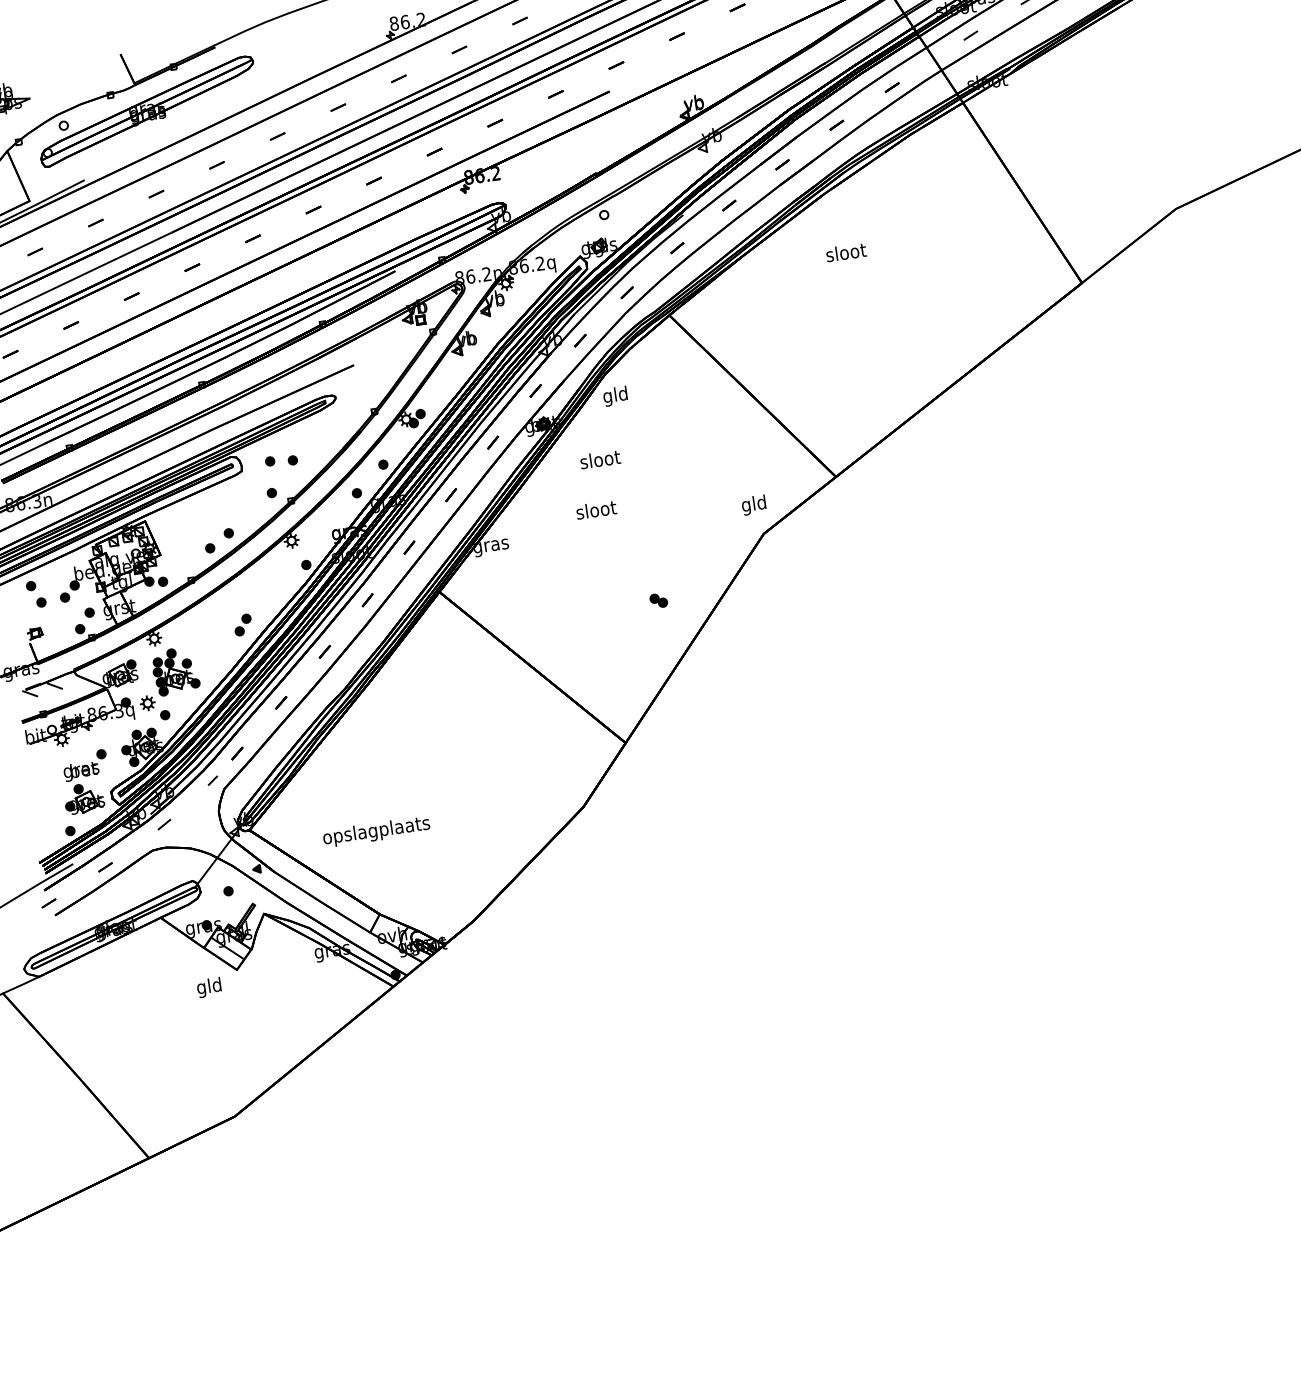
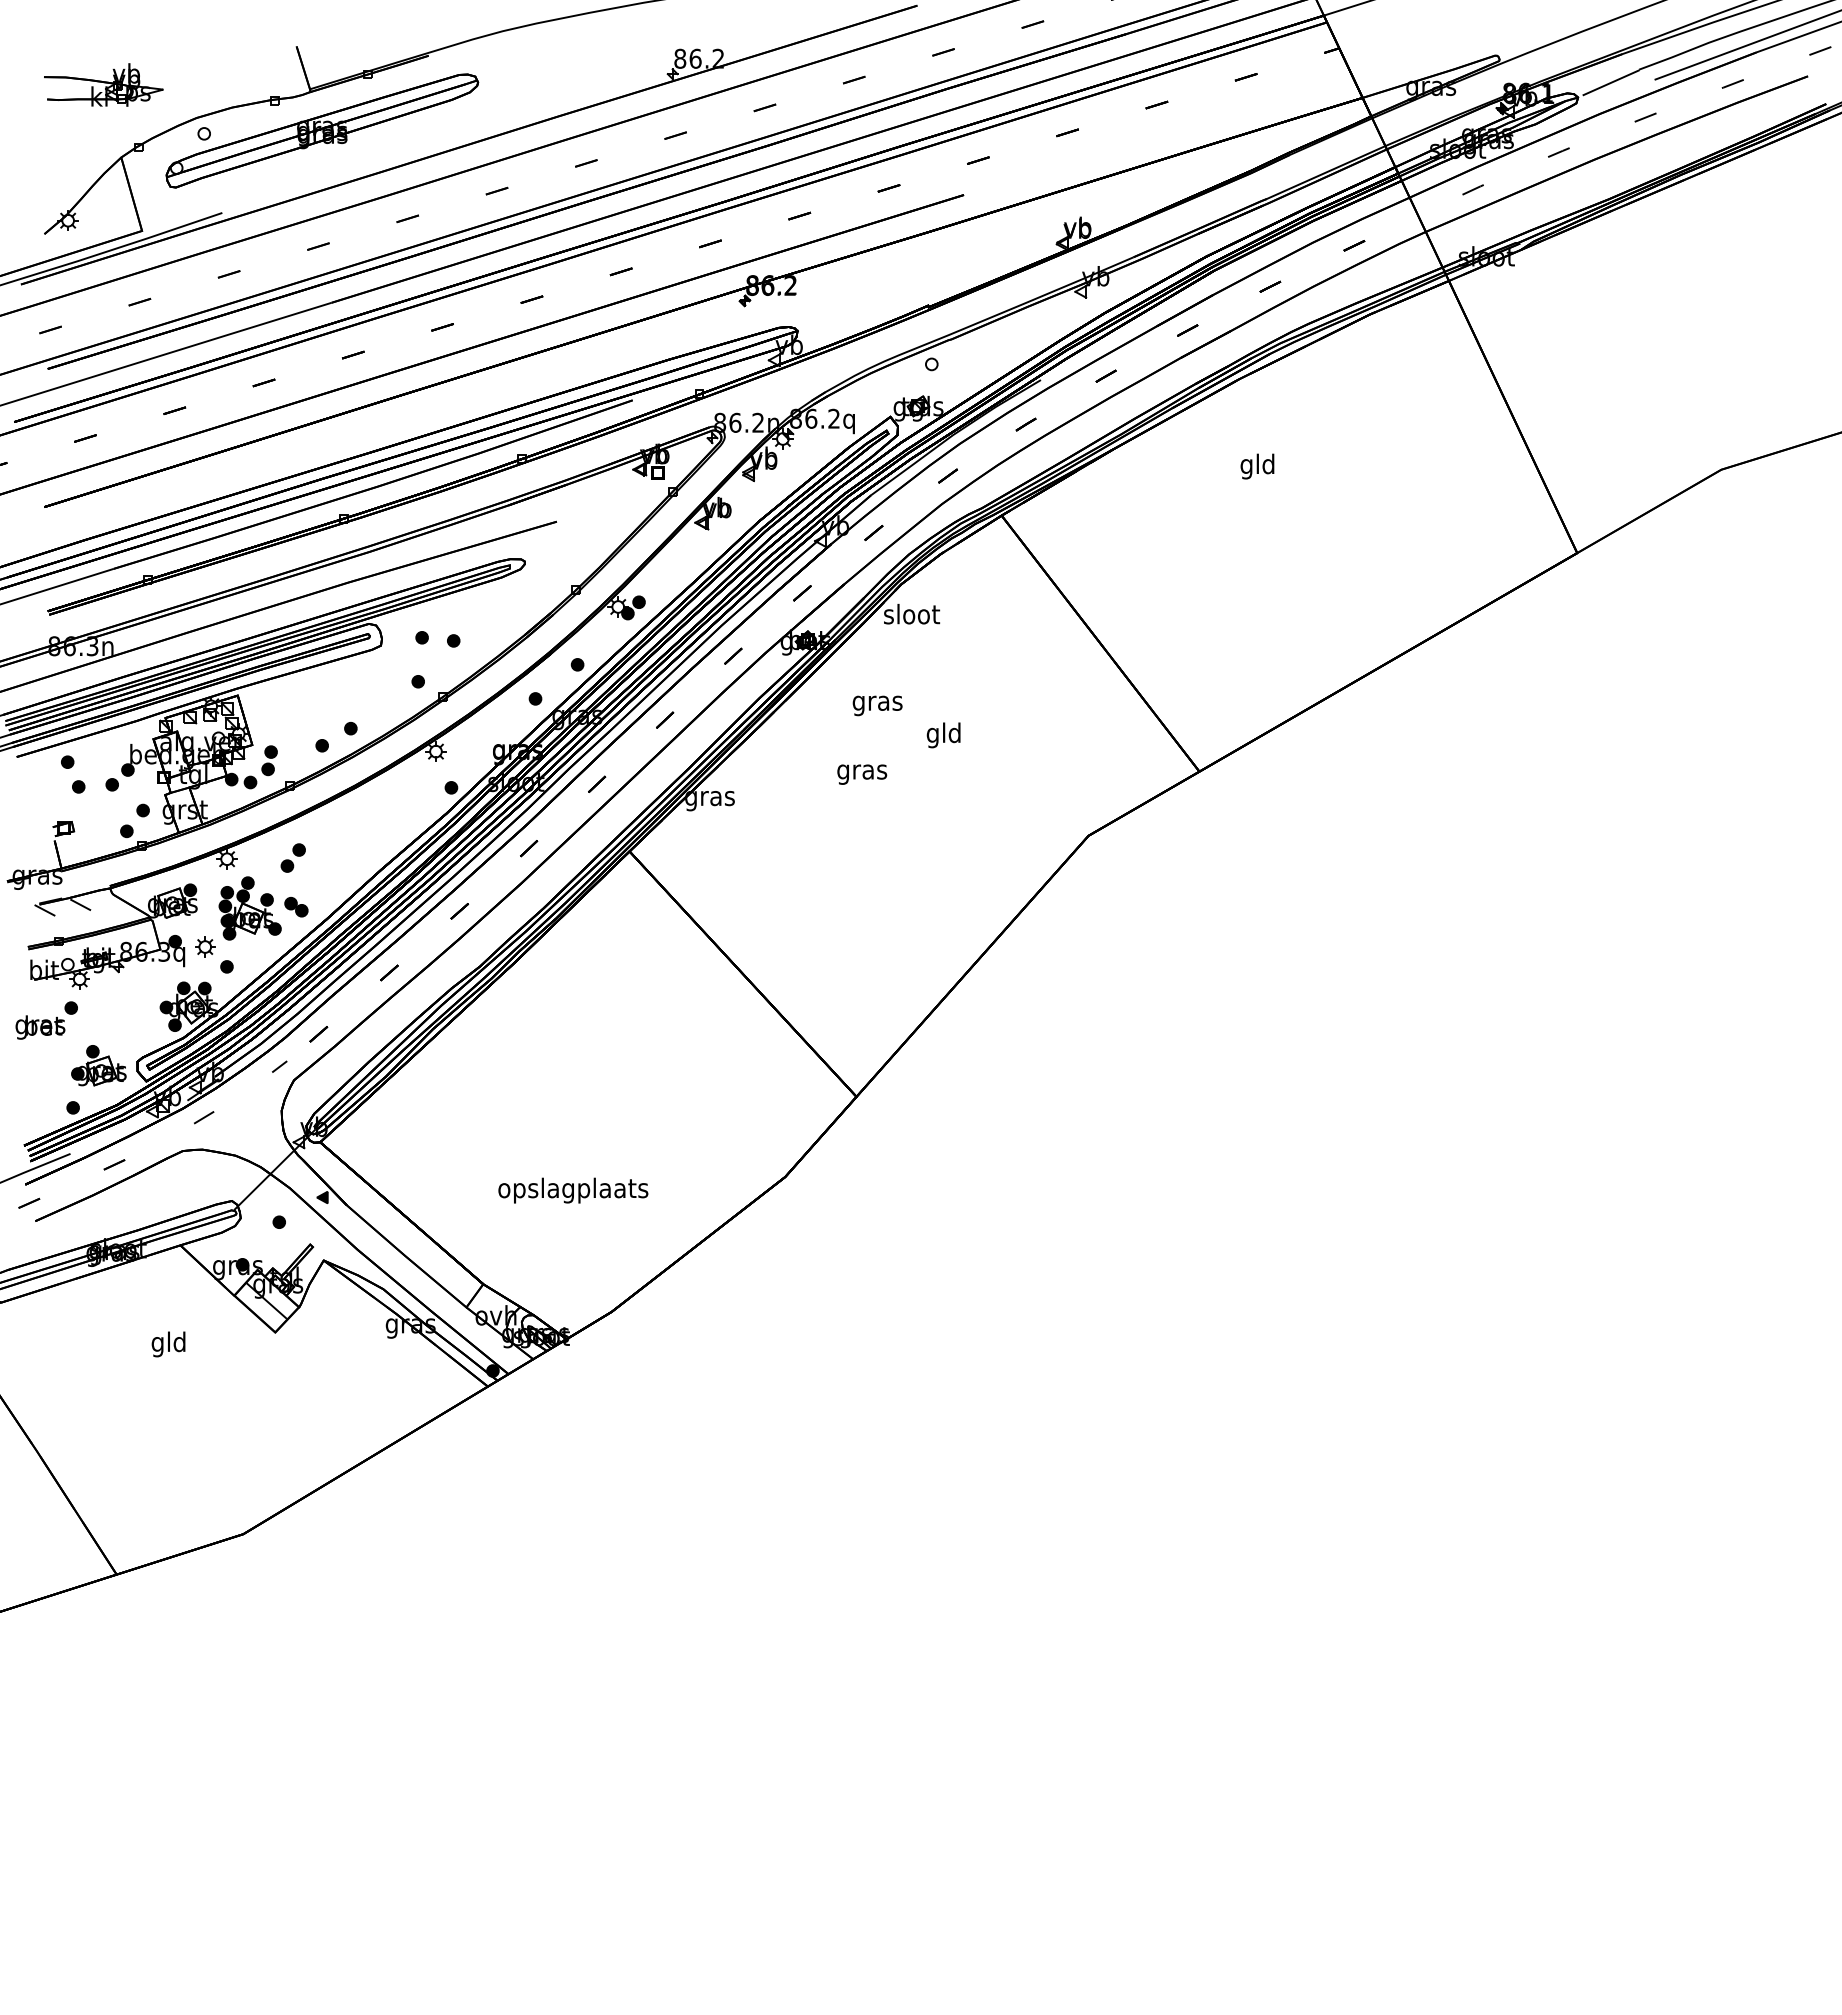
text: (846, 254) -> (1258, 466), sloot -> gld
text: (616, 396) -> (912, 616), gld -> sloot
text: (600, 461) -> (877, 703), sloot -> gras
text: (753, 505) -> (943, 735), moved
text: (596, 511) -> (862, 771), sloot -> gras
part: (174, 564) -> (269, 760), added
part: (658, 600) -> (296, 907), moved
part: (242, 624) -> (292, 857), moved
part: (85, 765) -> (46, 1020), moved
text: (376, 831) -> (573, 1190), moved
text: (209, 987) -> (168, 1344), moved

